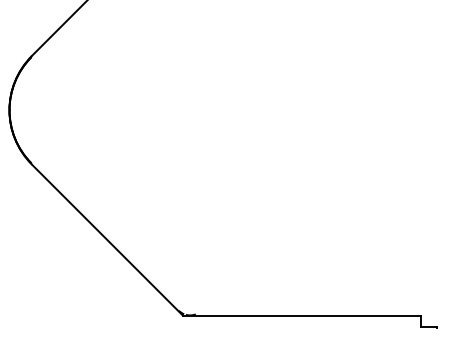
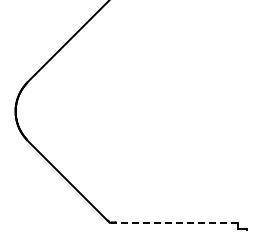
line: (303, 315) -> (174, 222), solid -> dashed

